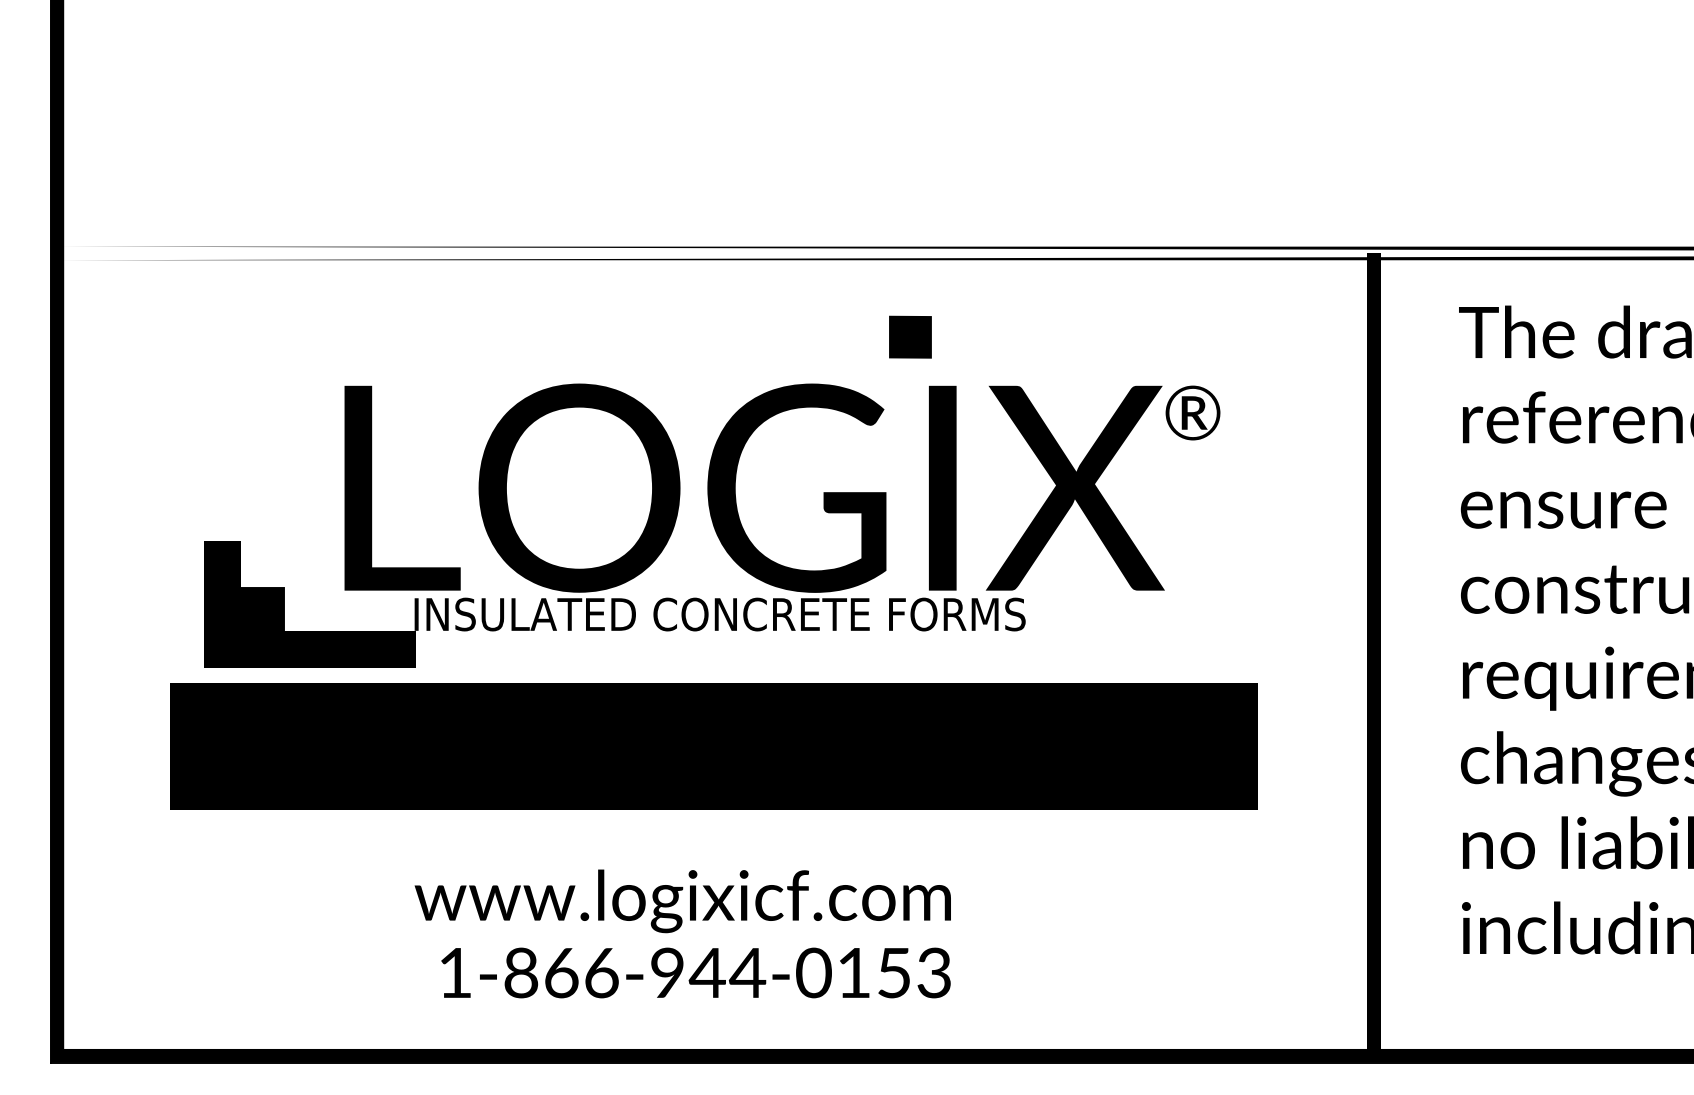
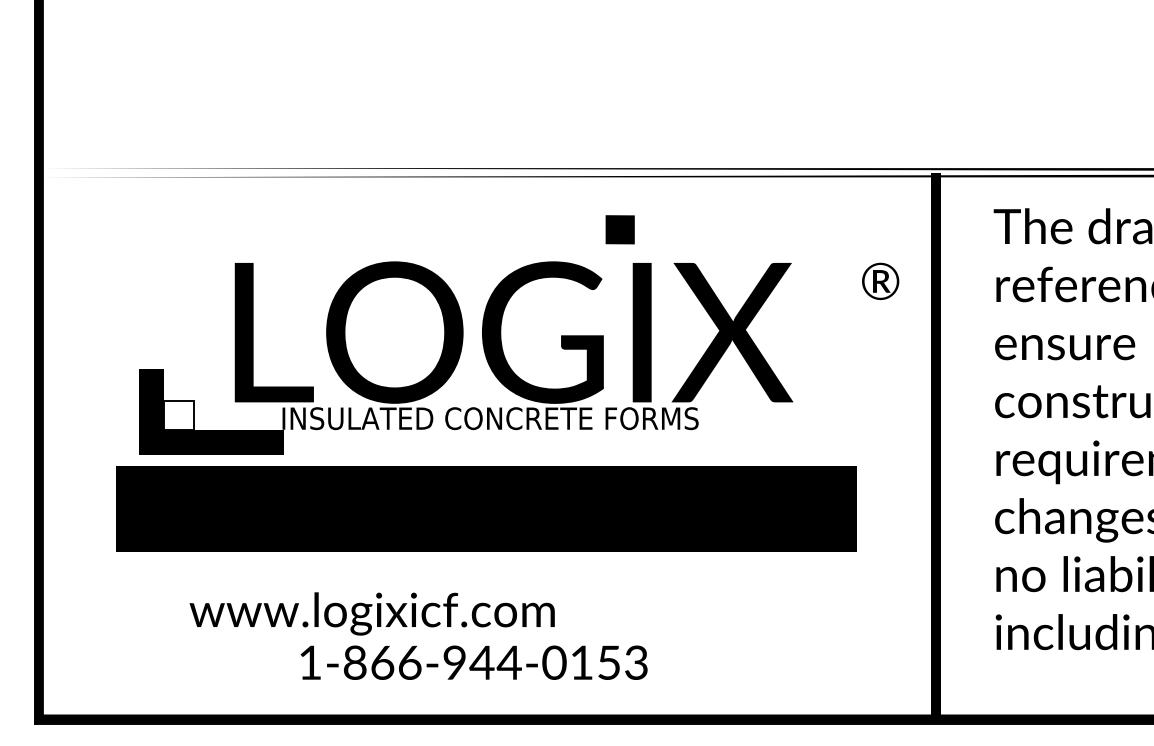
text: (1192, 411) -> (880, 280), moved
fill: (261, 608) -> (178, 414), removed
text: (681, 900) -> (371, 613), moved

